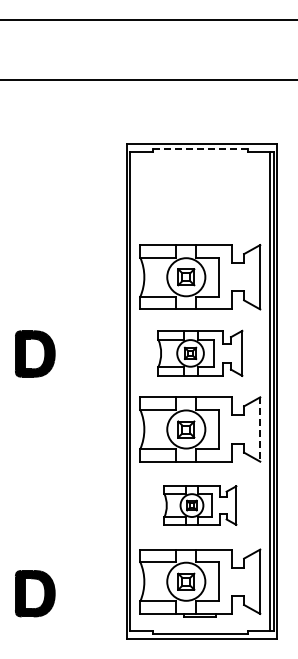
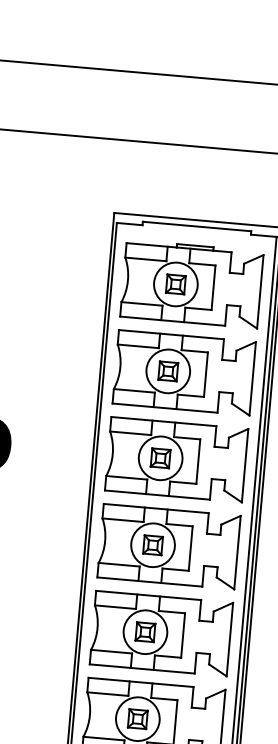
line: (199, 149) -> (196, 226), dashed -> solid
part: (200, 199) -> (192, 284), added
part: (200, 353) -> (176, 459), size x1.43
line: (260, 430) -> (237, 553), dashed -> solid
part: (200, 505) -> (161, 633), size x1.67

